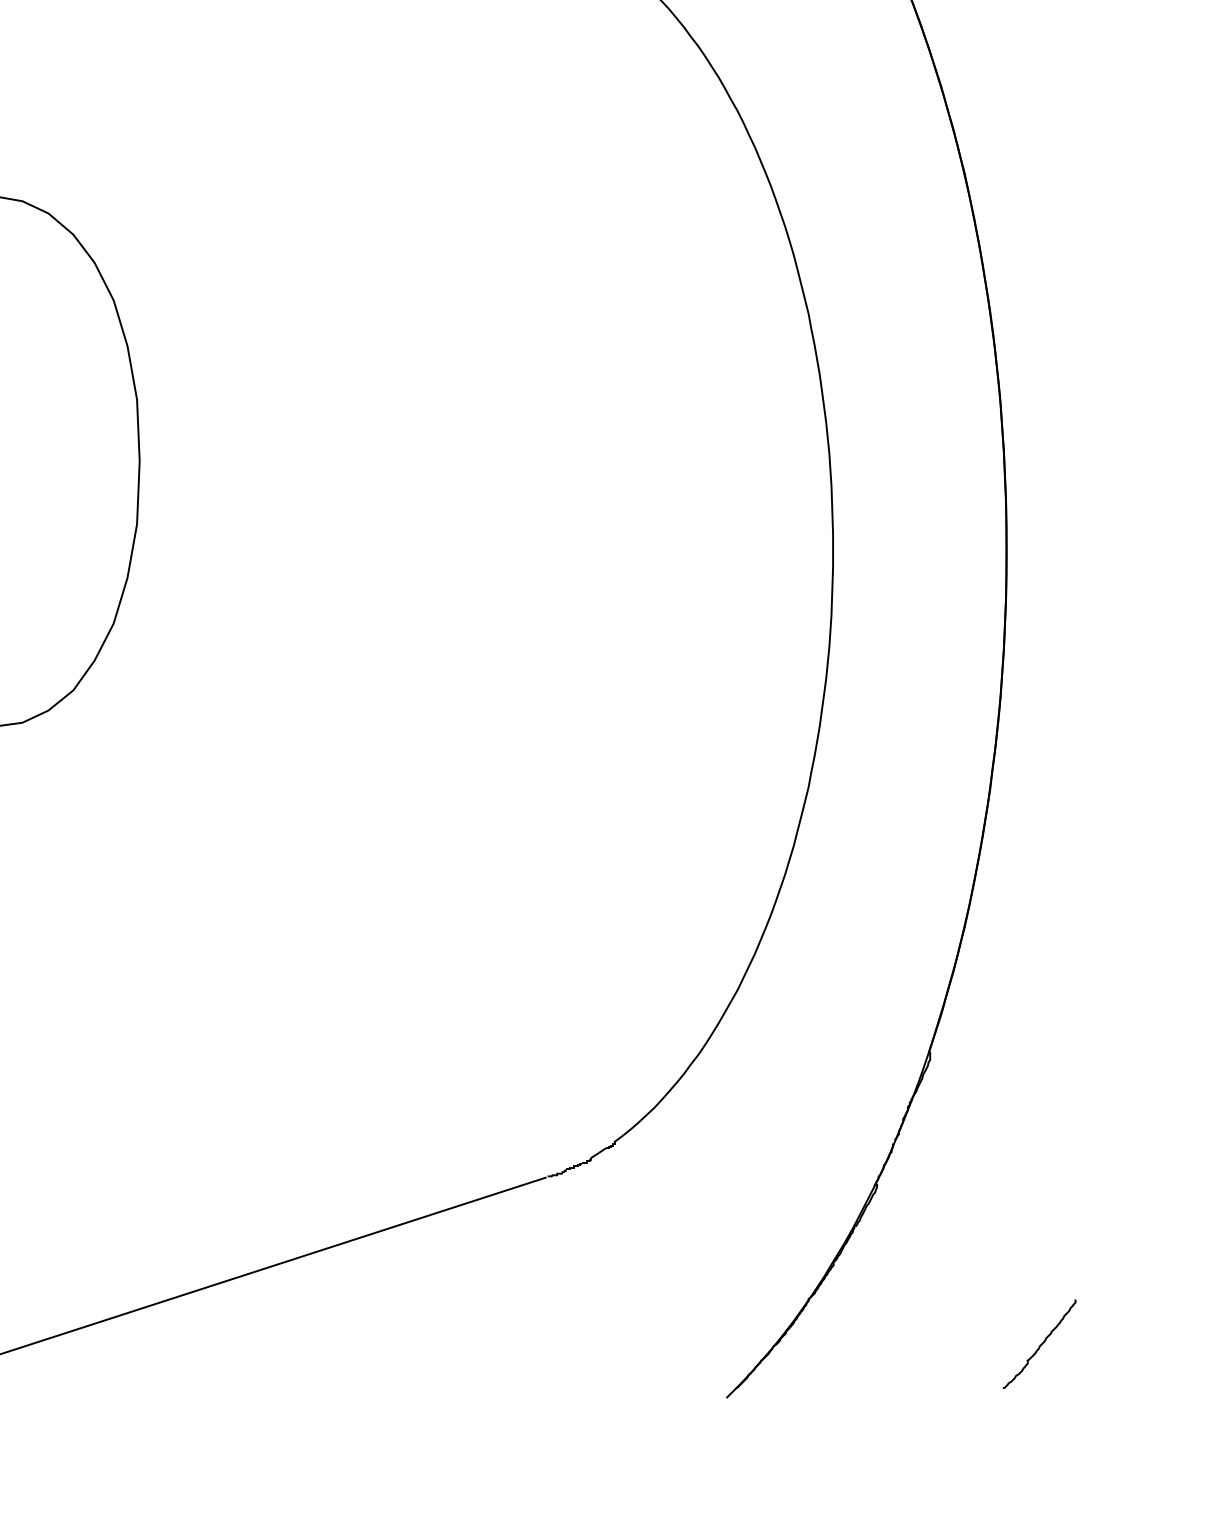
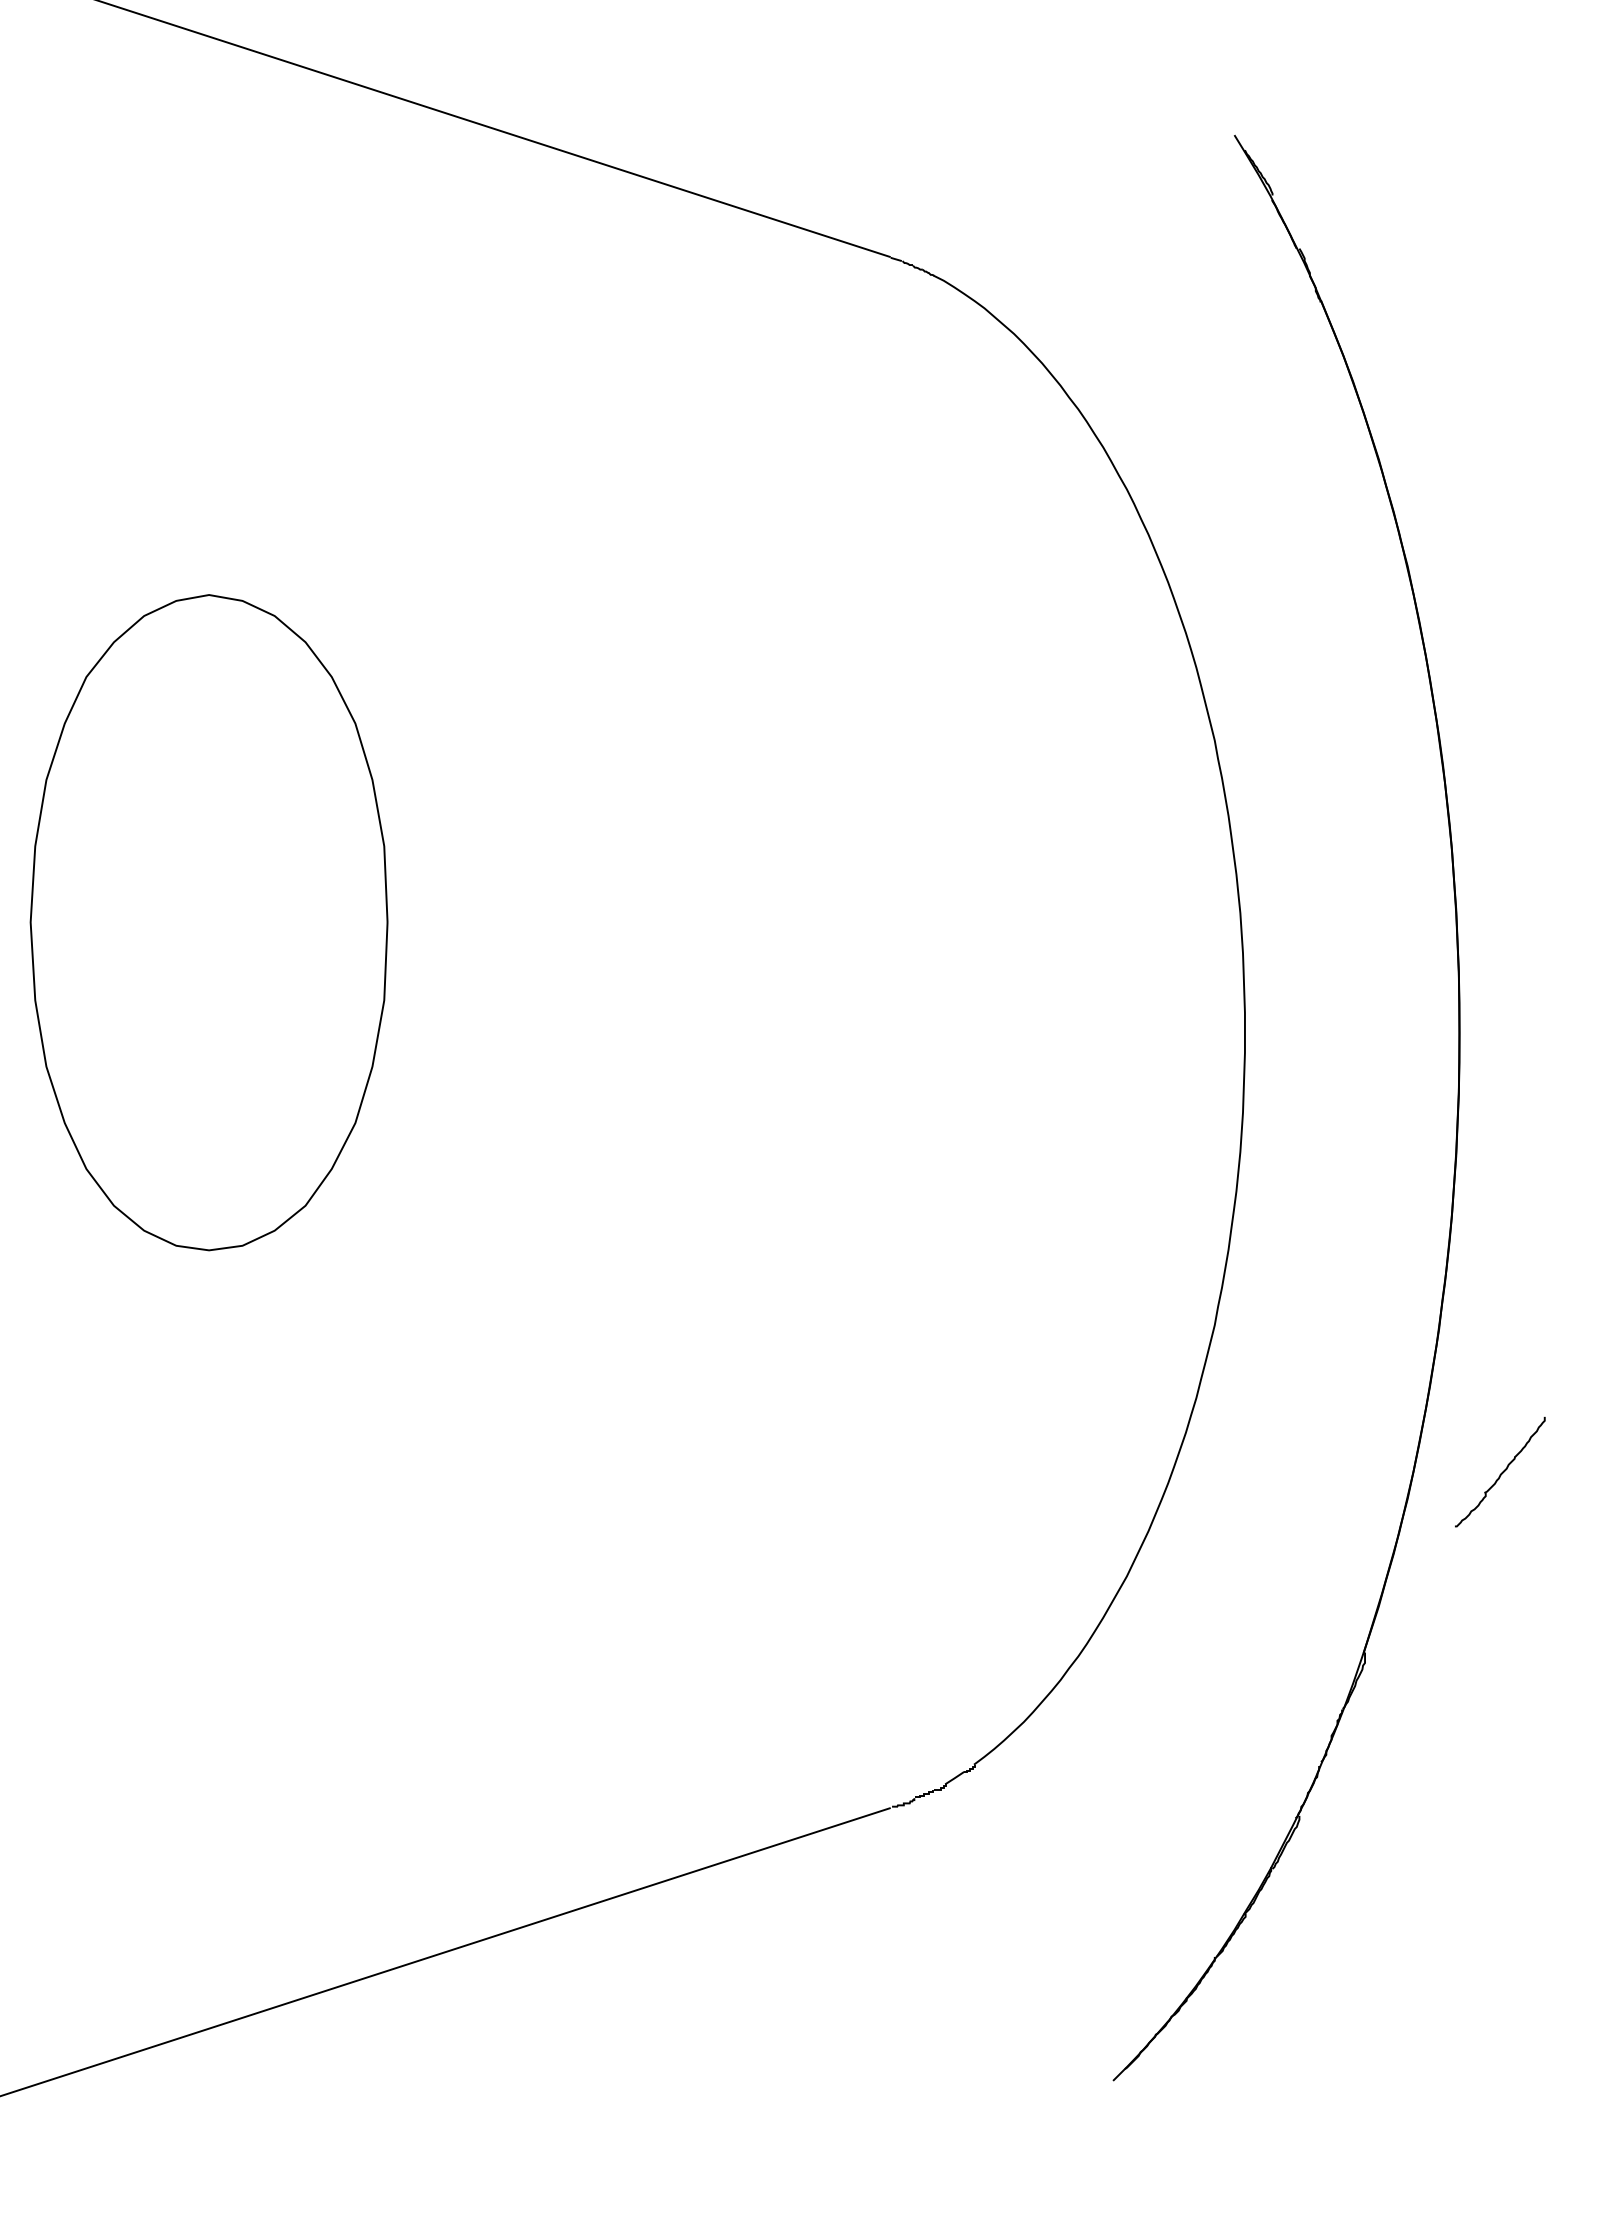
part: (1039, 1344) -> (1500, 1472), moved

